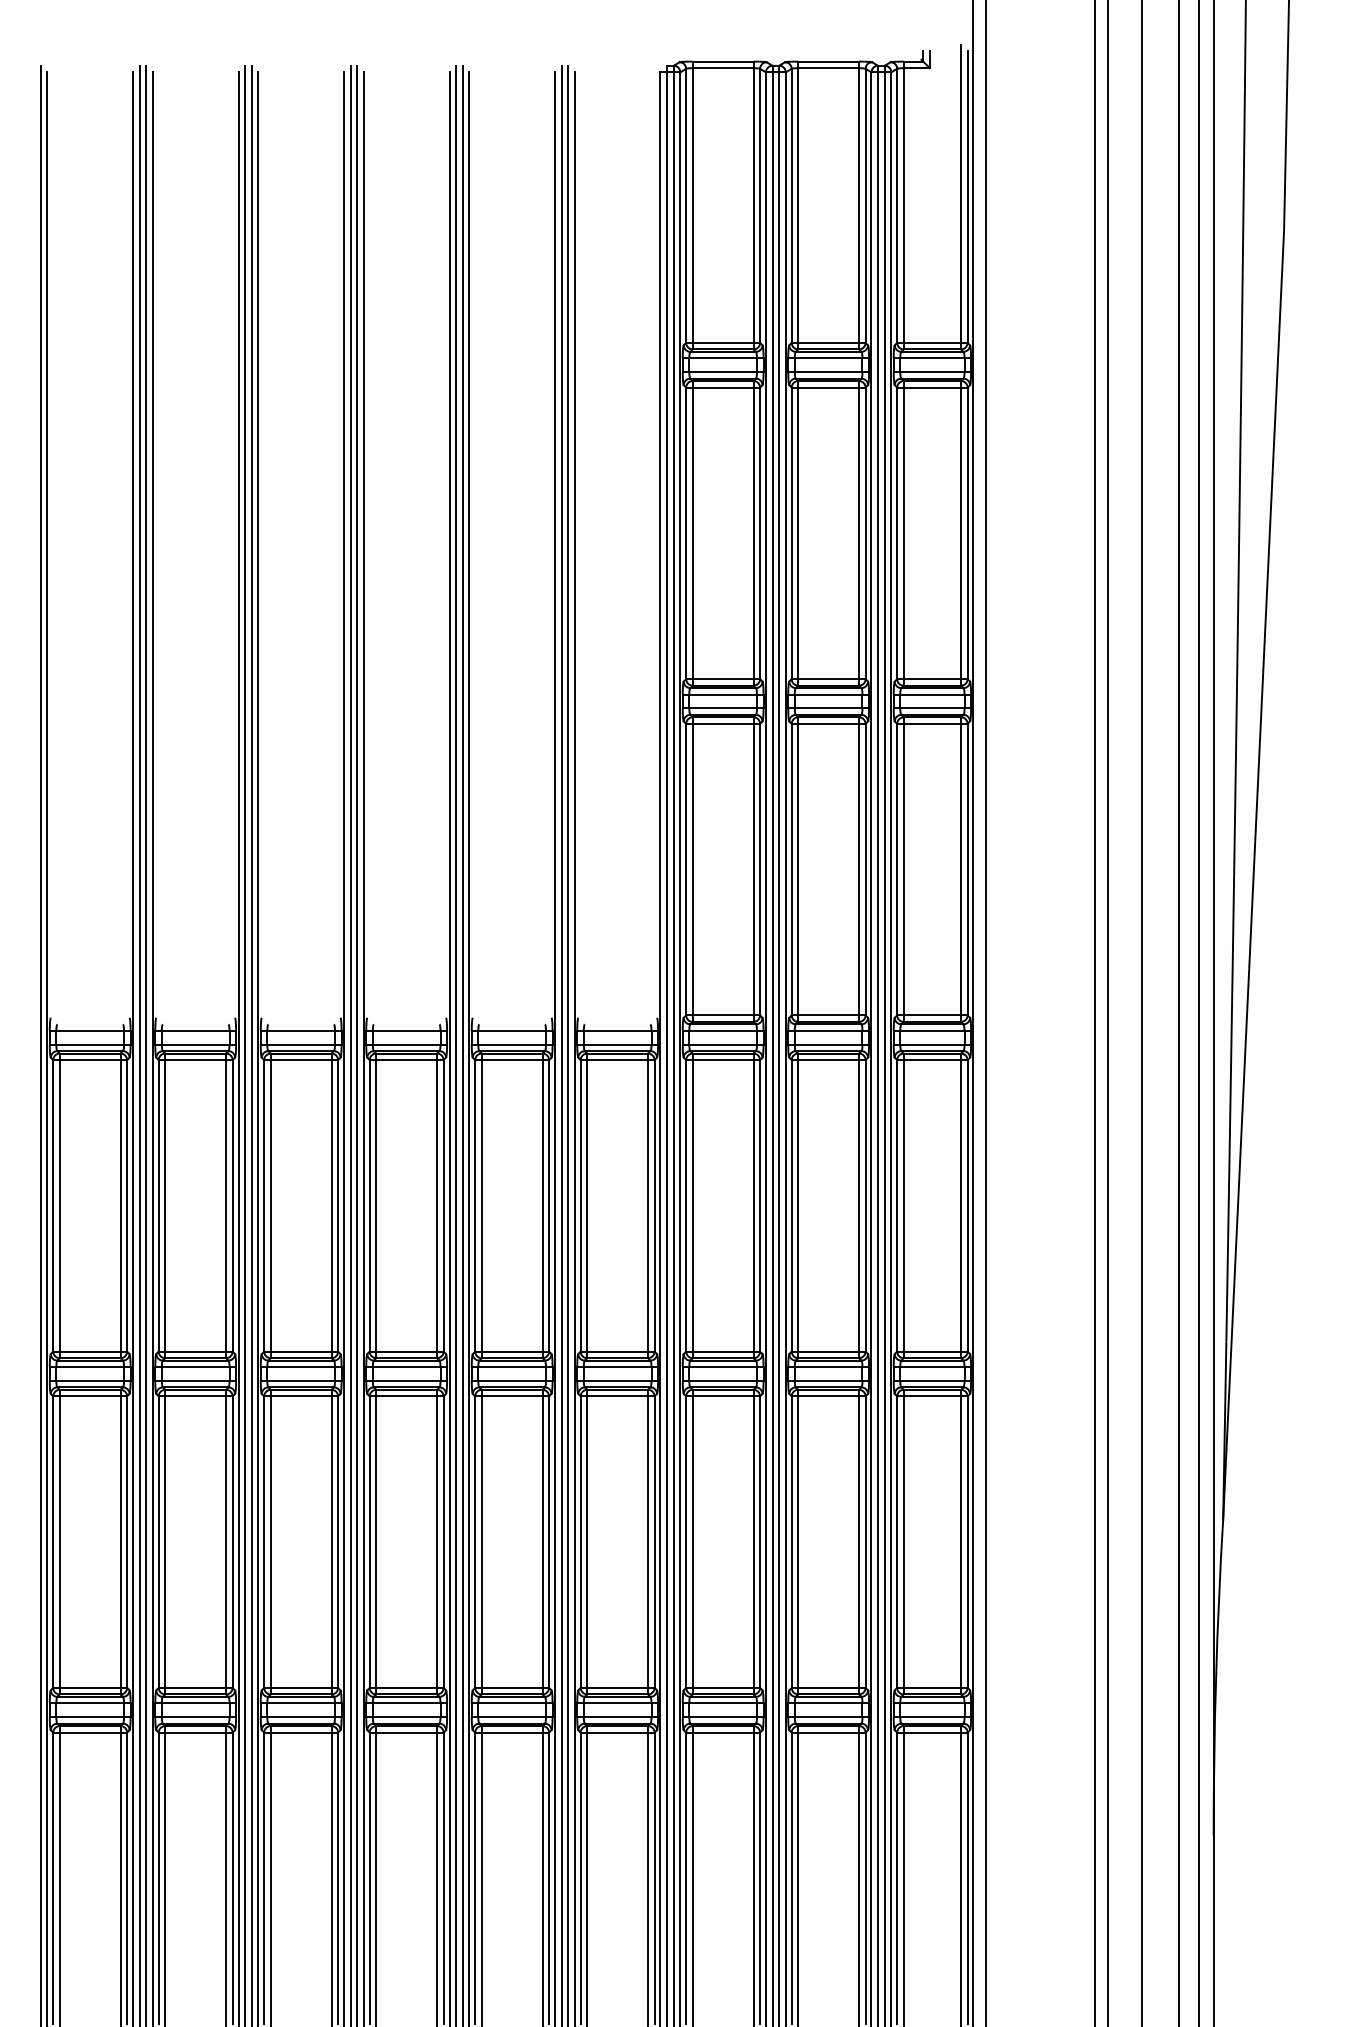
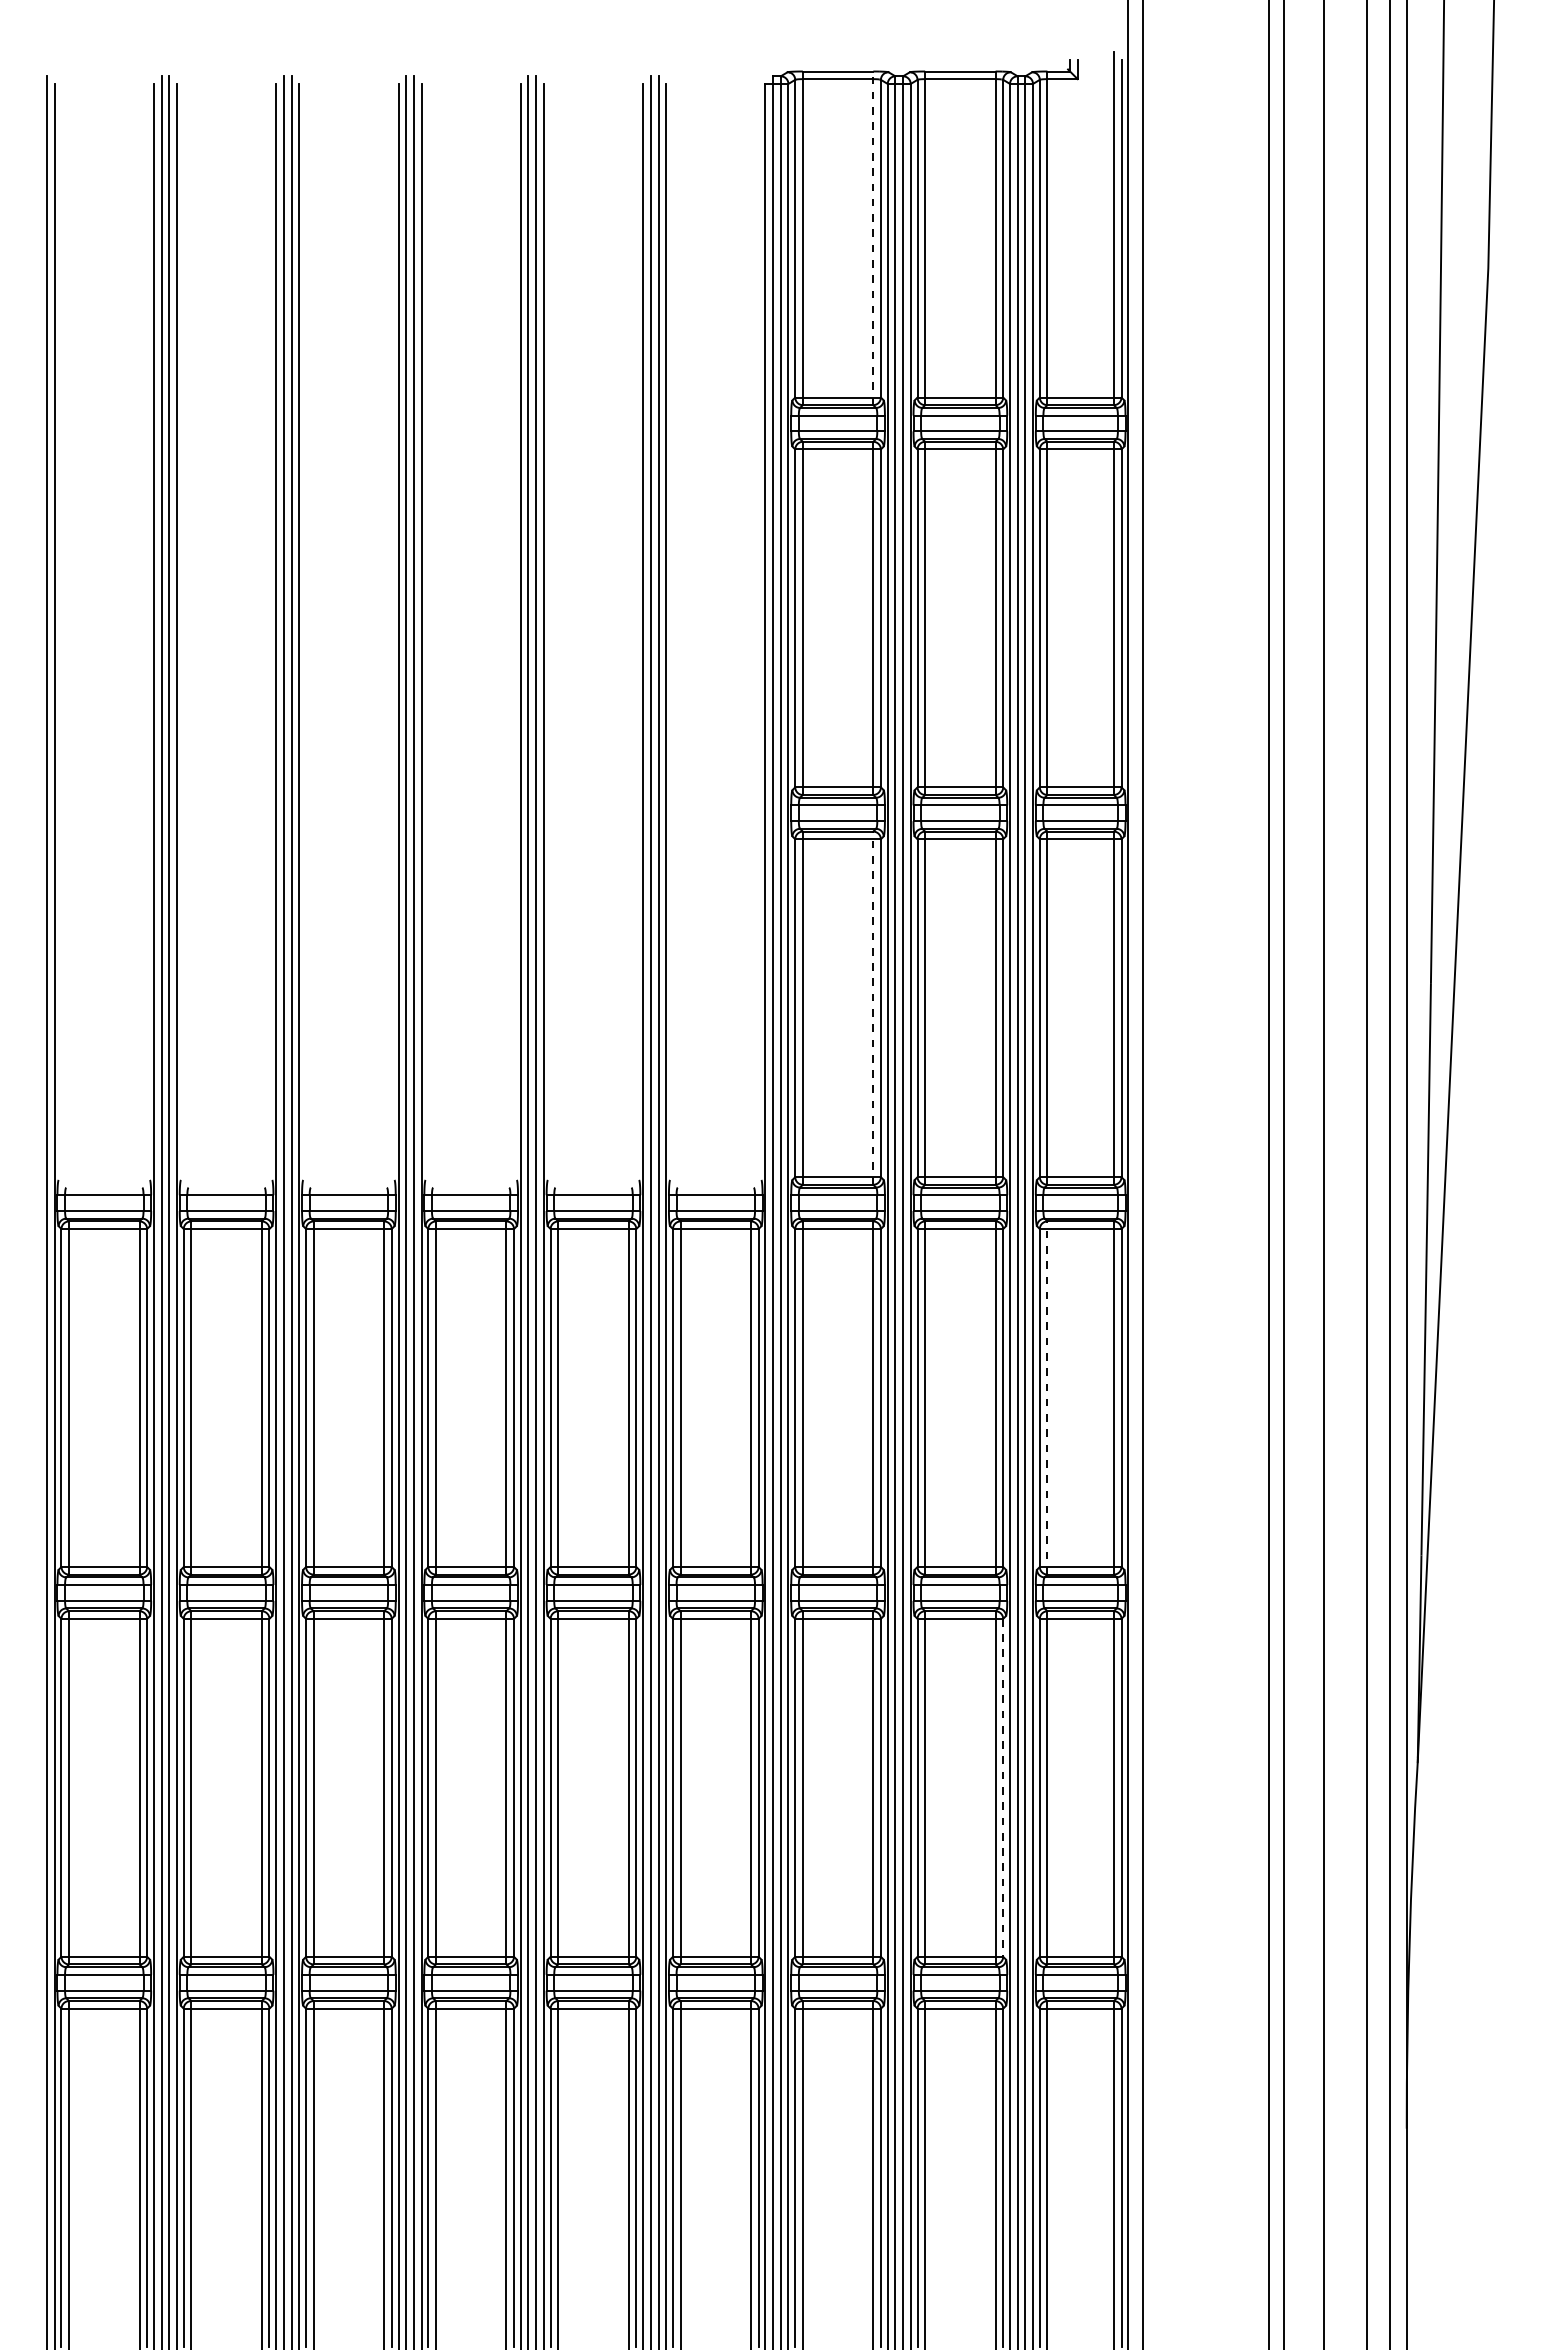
line: (753, 205) -> (873, 238), solid -> dashed
line: (753, 869) -> (873, 1008), solid -> dashed
line: (903, 1206) -> (1047, 1398), solid -> dashed
line: (865, 1541) -> (1003, 1787), solid -> dashed

